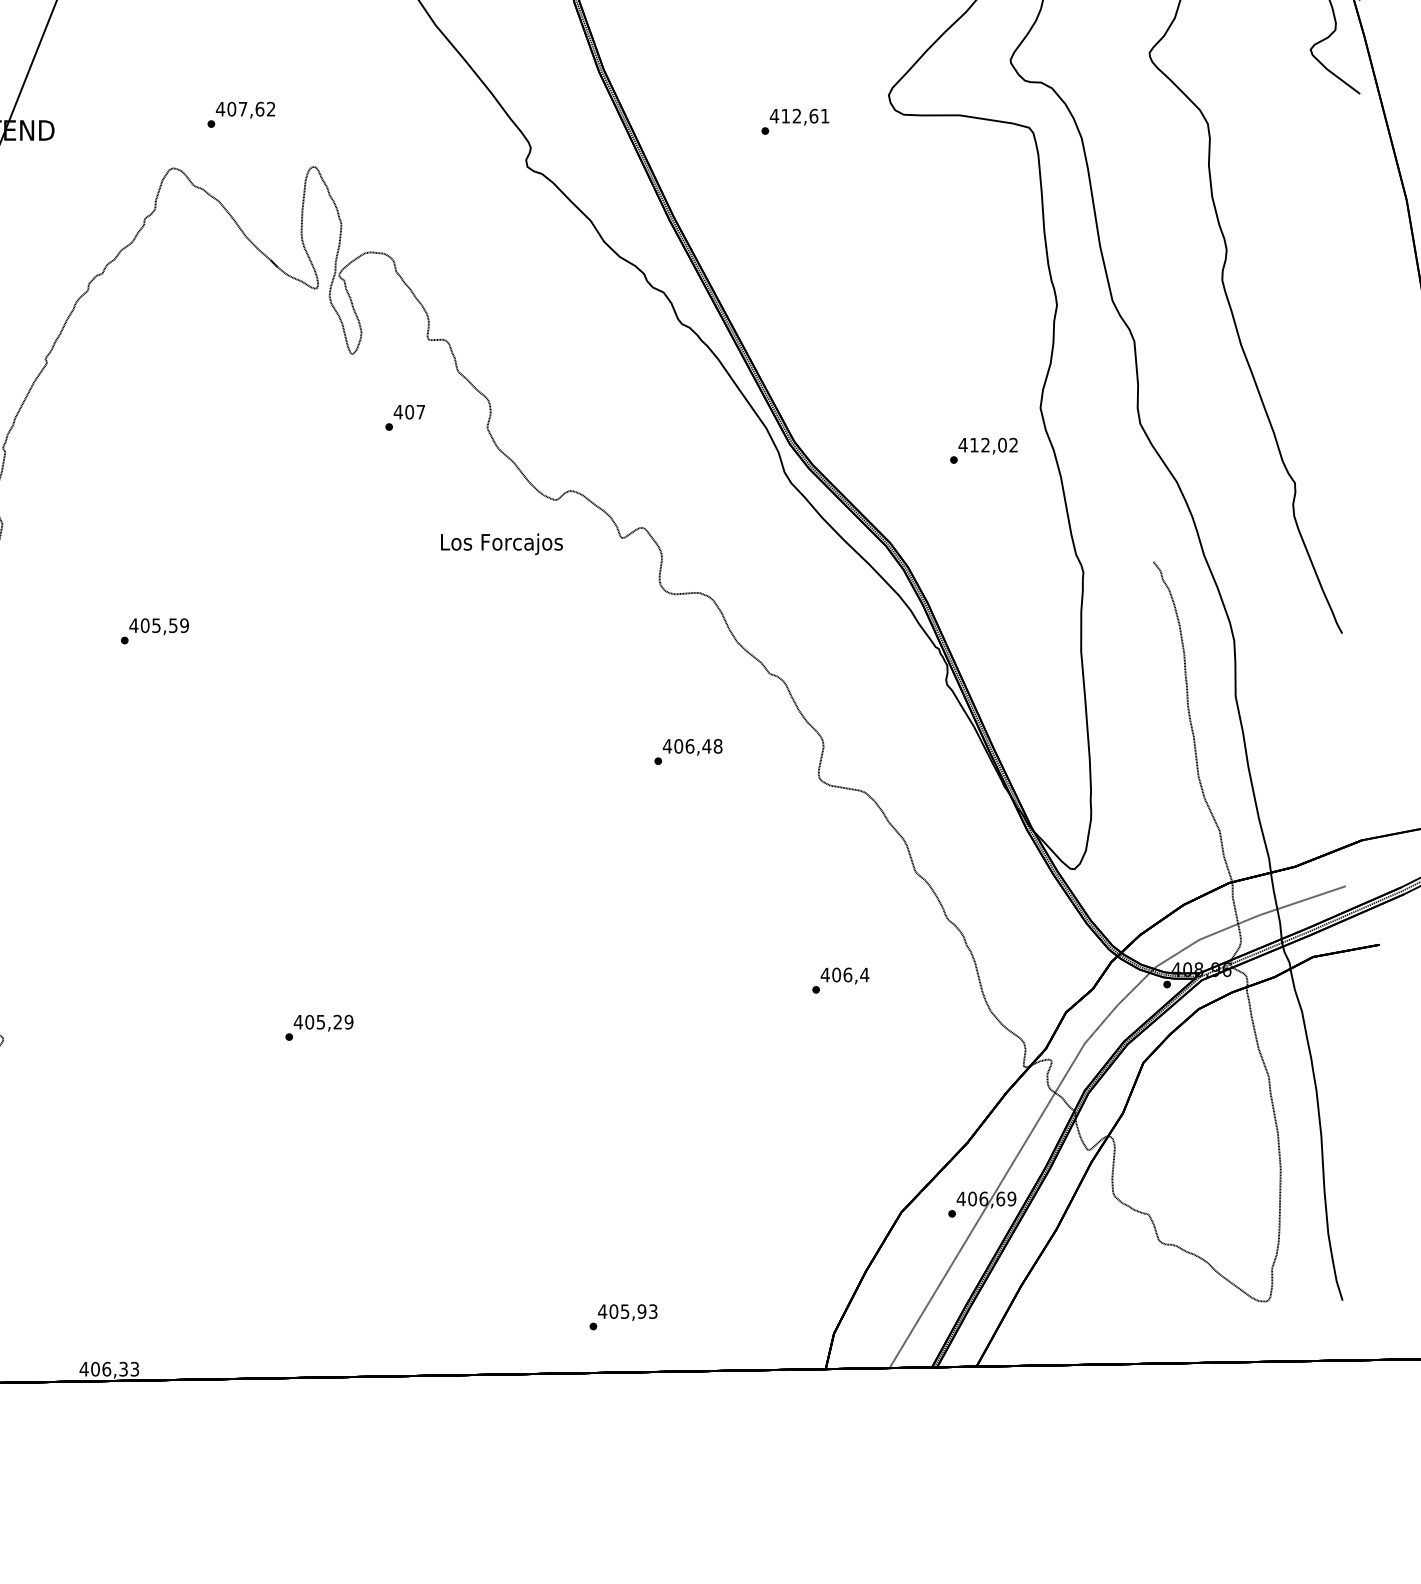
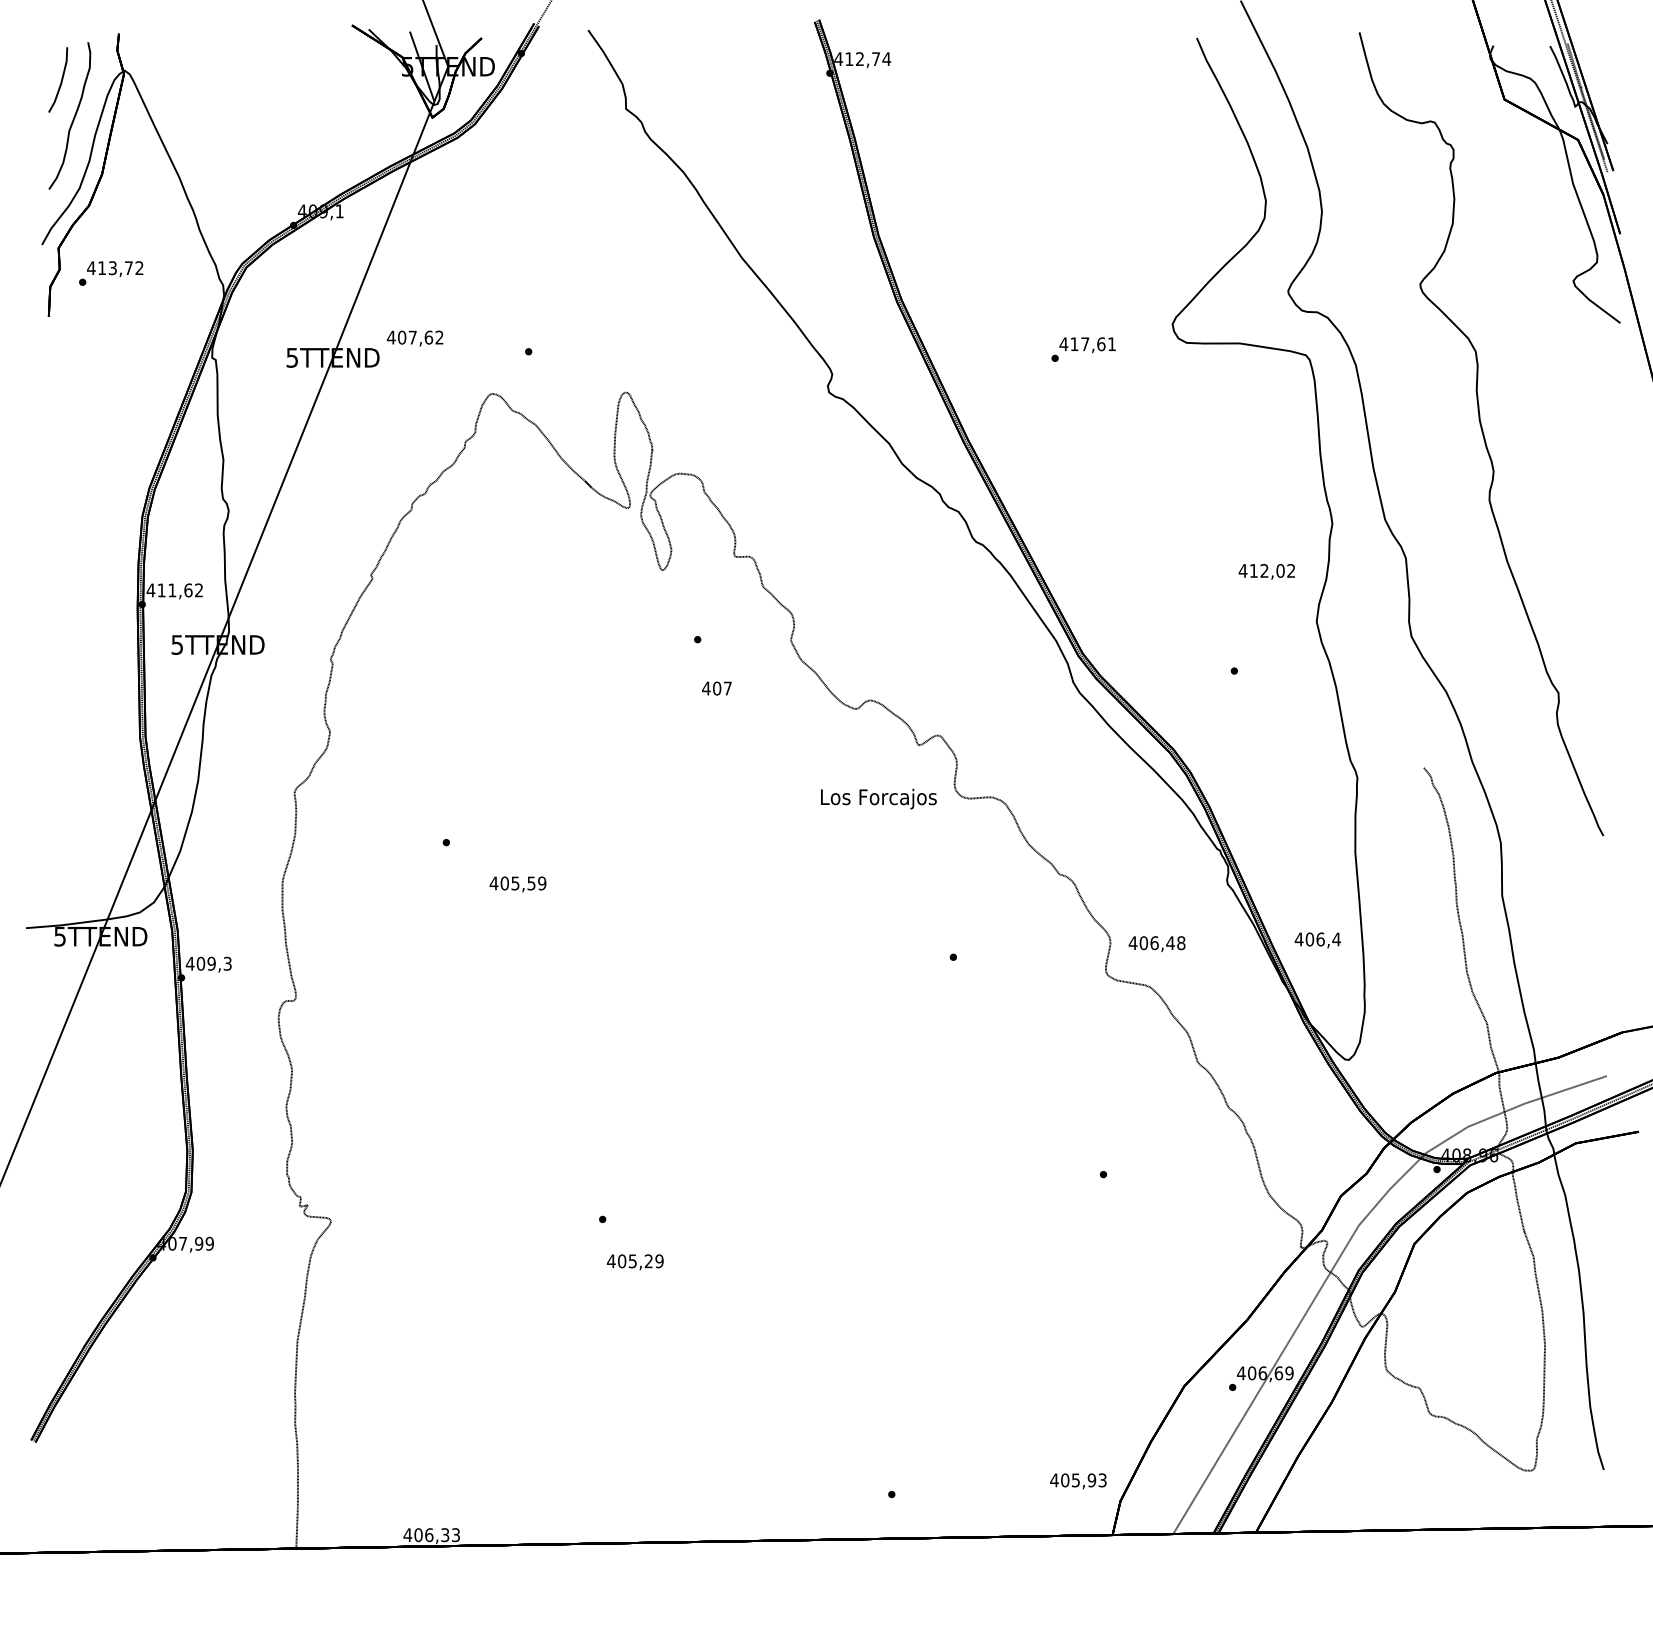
text: (245, 110) -> (415, 338), moved
text: (797, 115) -> (1085, 343), 412,61 -> 417,61
text: (408, 412) -> (716, 688), moved
text: (987, 445) -> (1266, 571), moved
text: (501, 543) -> (878, 798), moved
text: (158, 626) -> (517, 884), moved
text: (692, 746) -> (1156, 943), moved
text: (844, 976) -> (1317, 940), moved
text: (323, 1023) -> (635, 1262), moved
text: (627, 1312) -> (1078, 1481), moved

